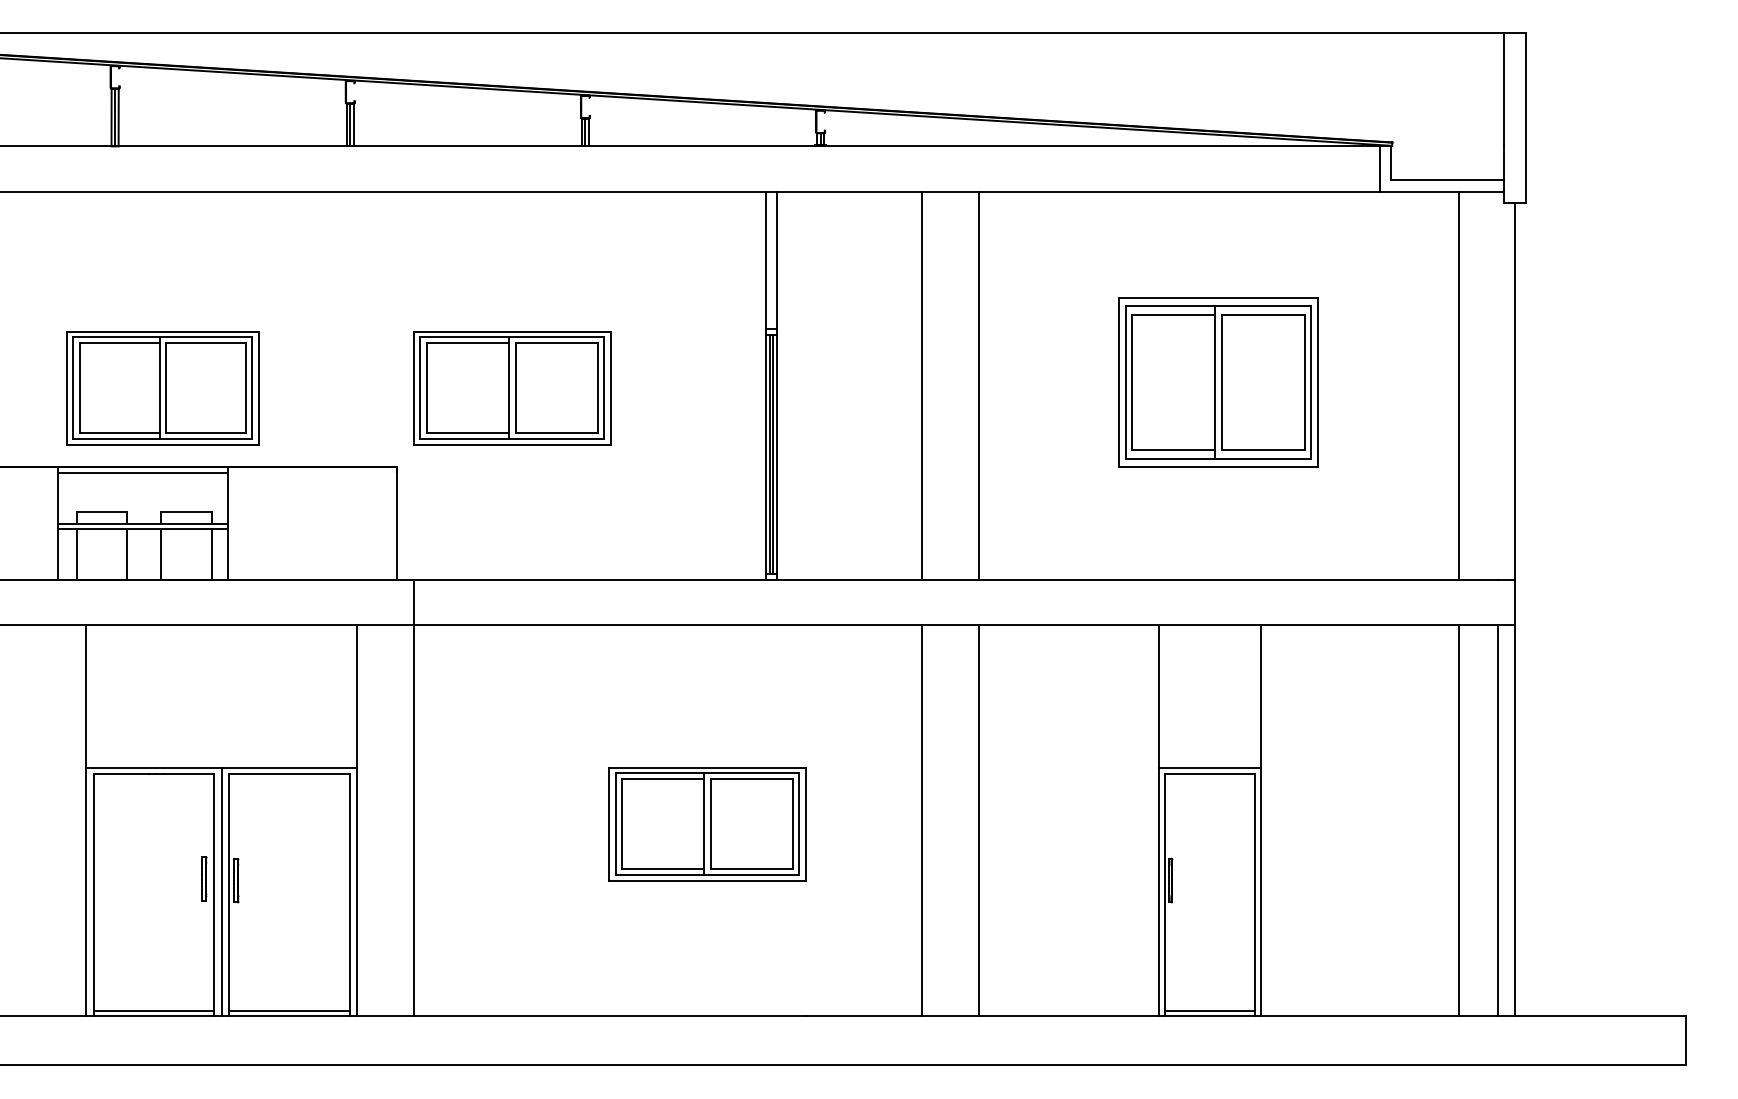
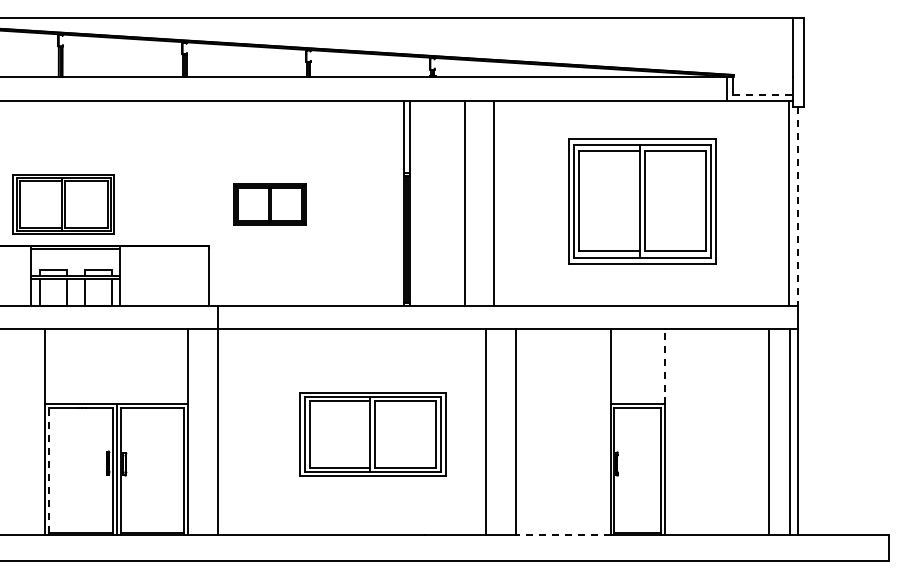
line: (1446, 179) -> (762, 94), solid -> dashed
part: (1219, 382) -> (642, 201), size x1.4
line: (921, 384) -> (464, 202), moved
line: (978, 384) -> (493, 202), moved
line: (1458, 384) -> (788, 202), moved
part: (162, 388) -> (63, 204), moved
part: (511, 388) -> (269, 204), size x0.7
line: (1515, 392) -> (798, 206), solid -> dashed
line: (1260, 695) -> (664, 366), solid -> dashed
part: (706, 822) -> (372, 433), size x1.4
line: (93, 892) -> (49, 470), solid -> dashed
line: (1069, 1016) -> (563, 535), solid -> dashed

